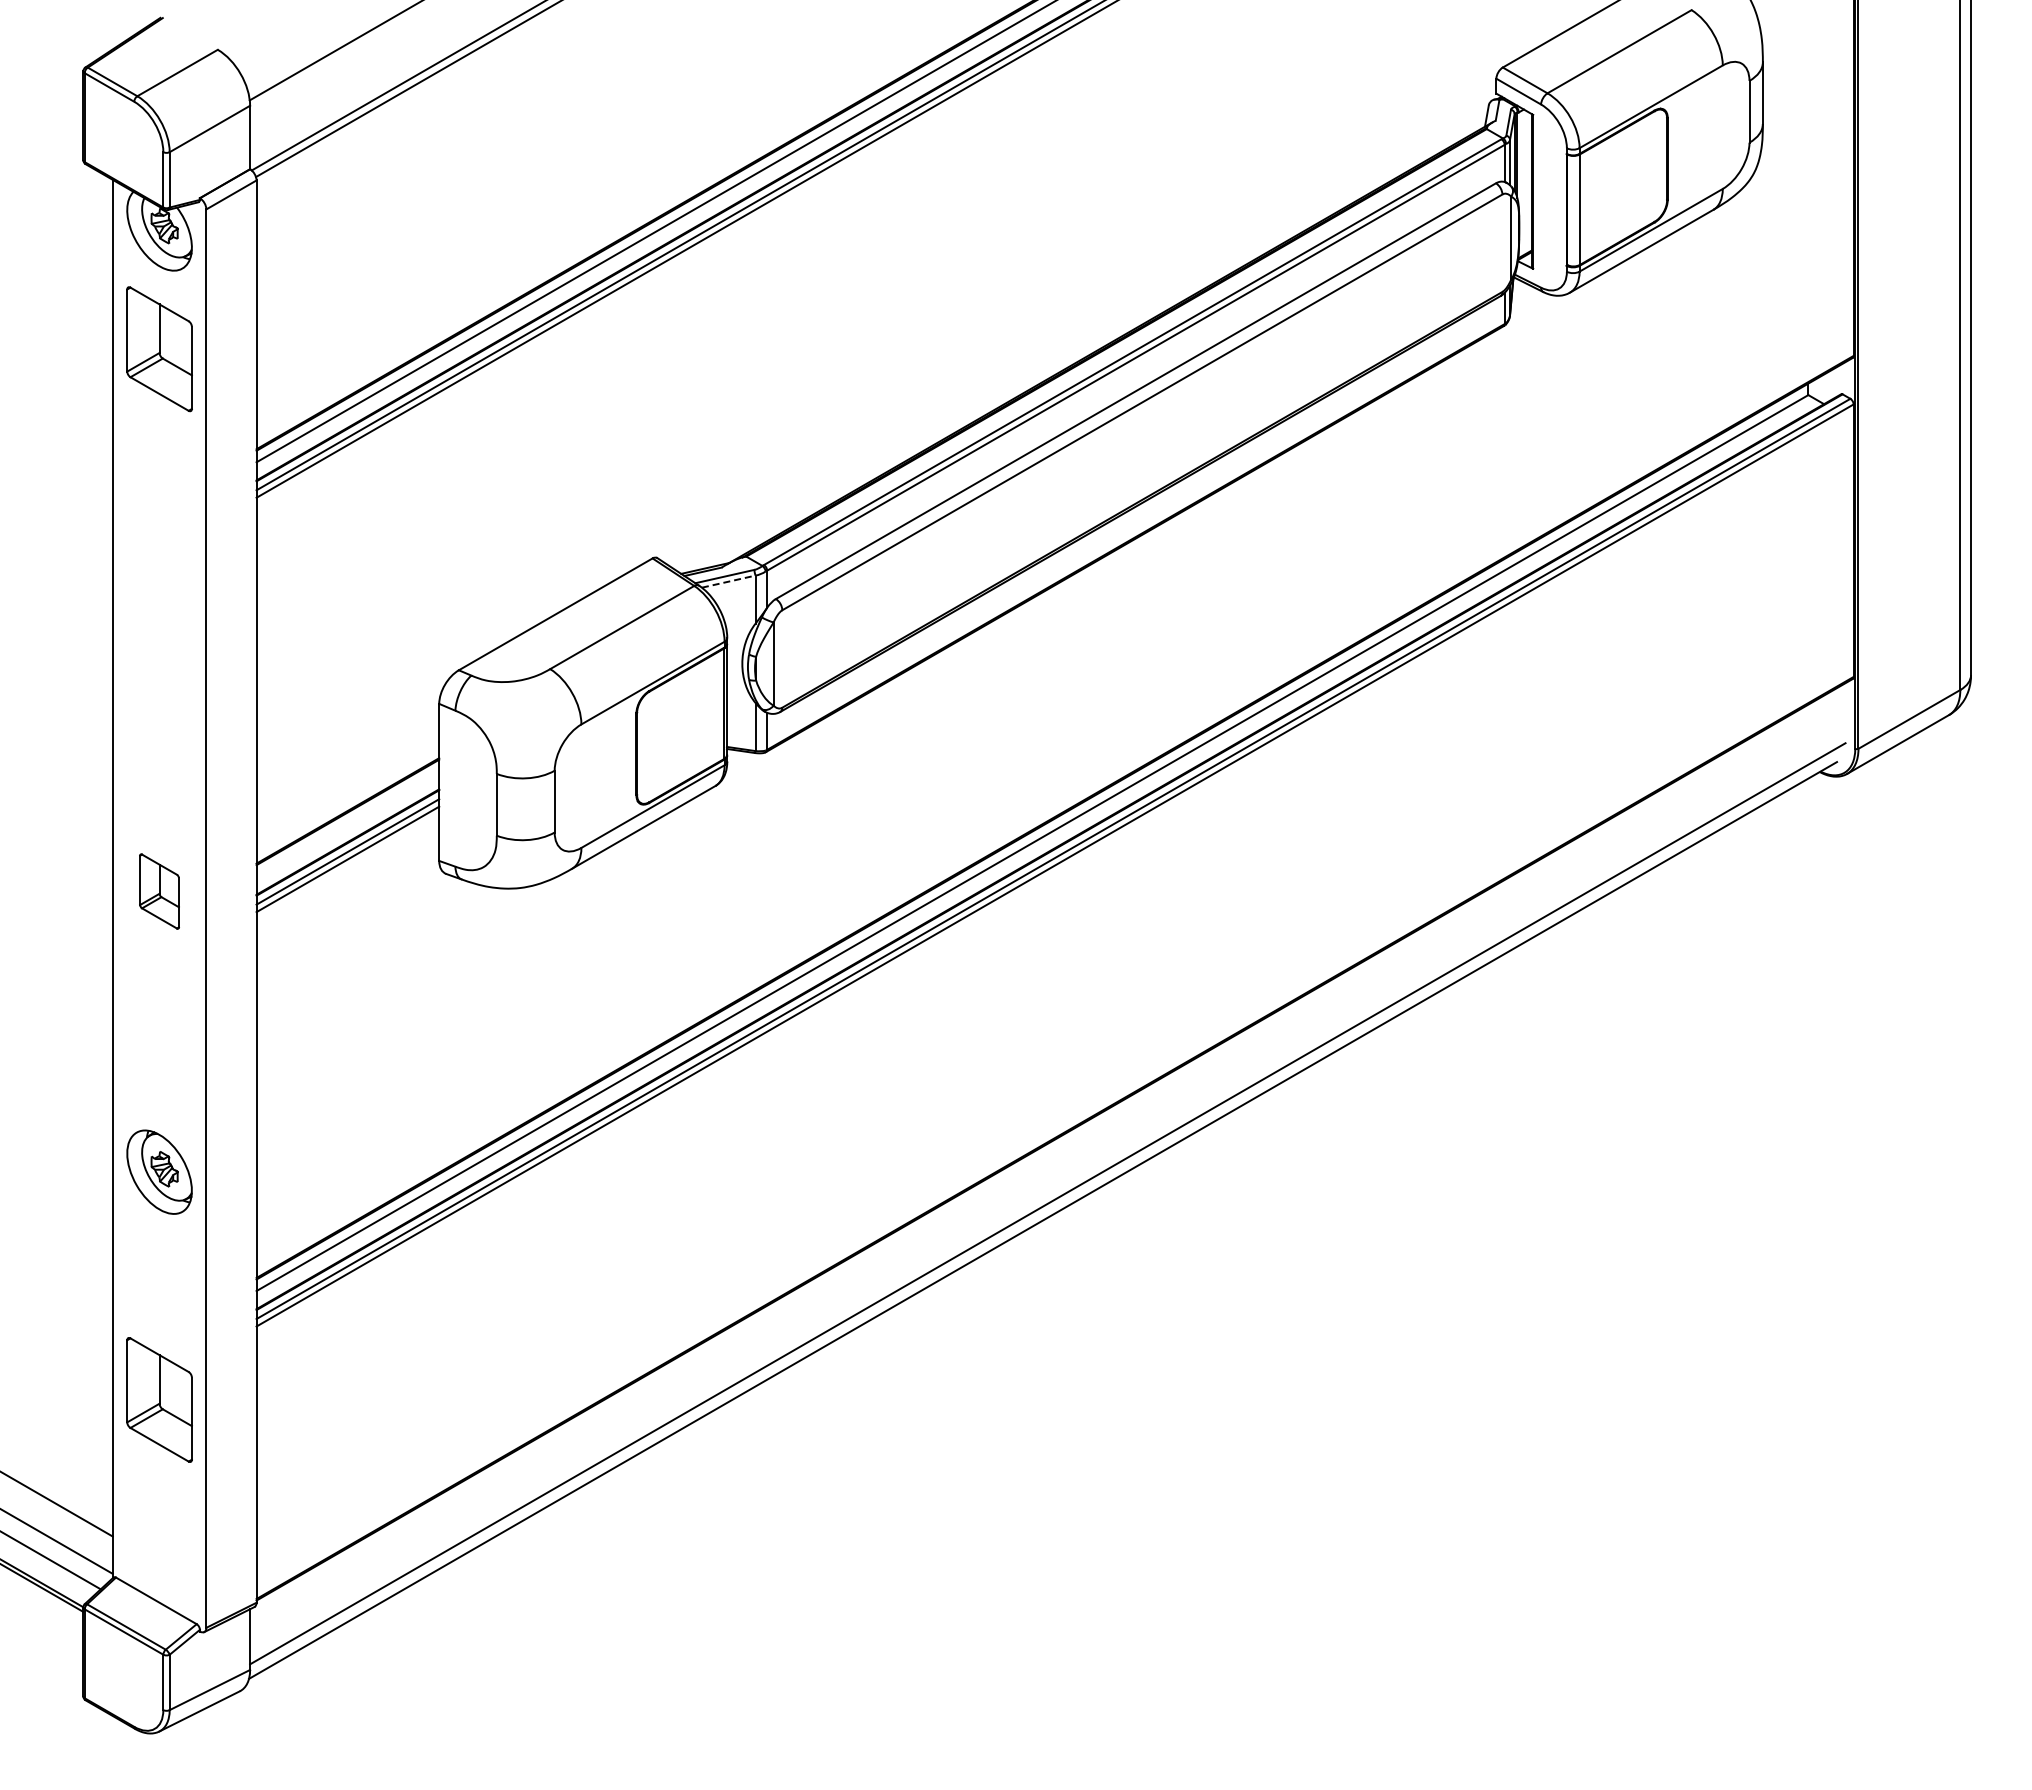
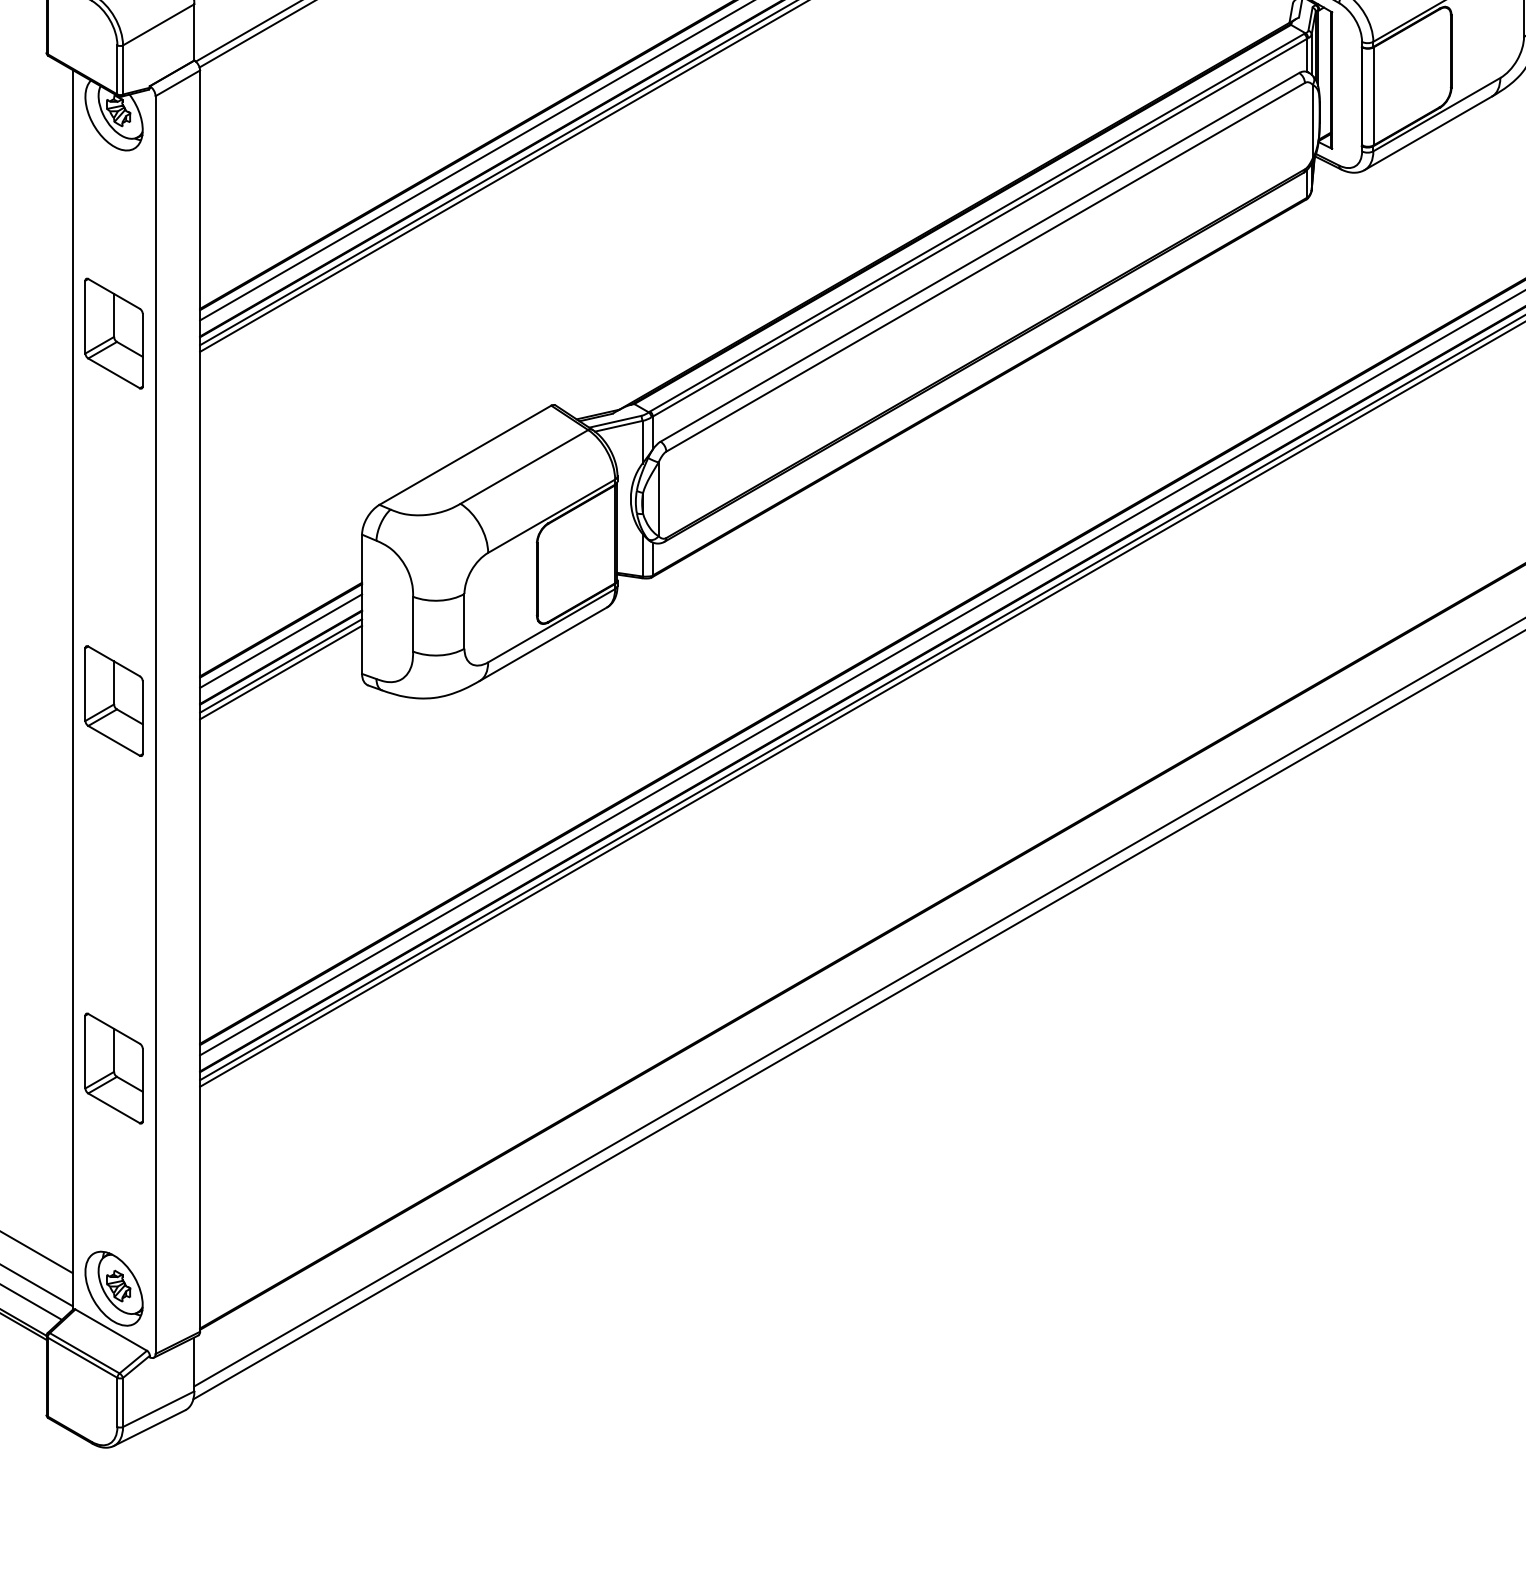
part: (159, 349) -> (114, 333), moved
line: (729, 581) -> (619, 426), dashed -> solid
line: (347, 823) -> (280, 640), added
part: (159, 891) -> (114, 701), size x1.67
part: (159, 1171) -> (114, 1288), moved
part: (159, 1399) -> (114, 1068), moved

